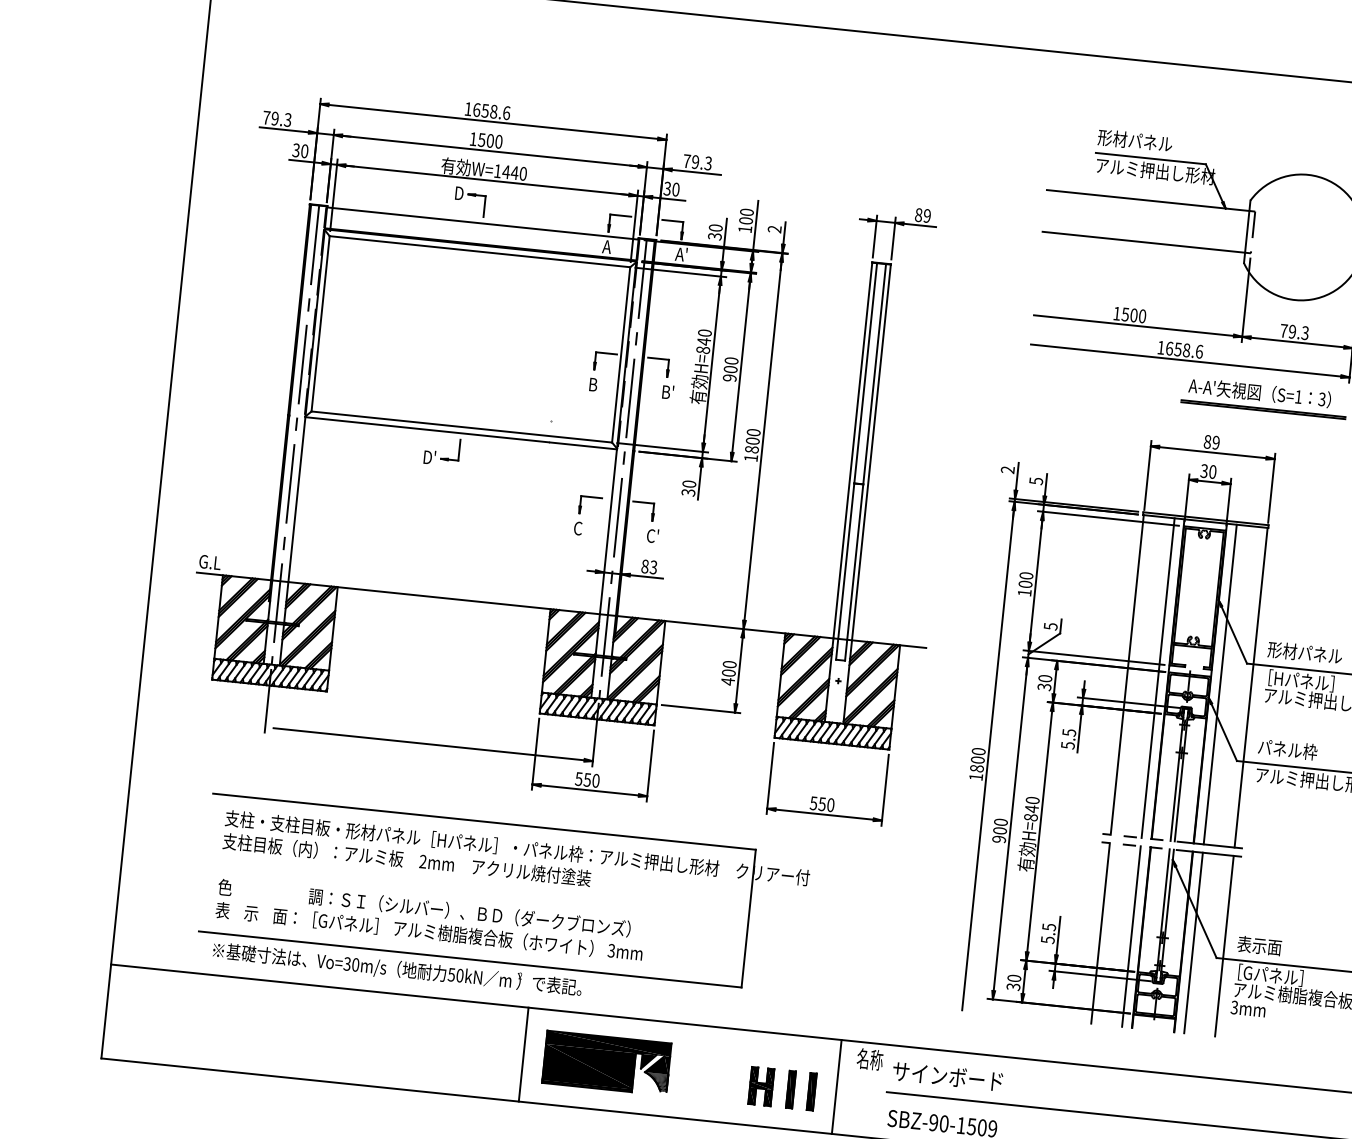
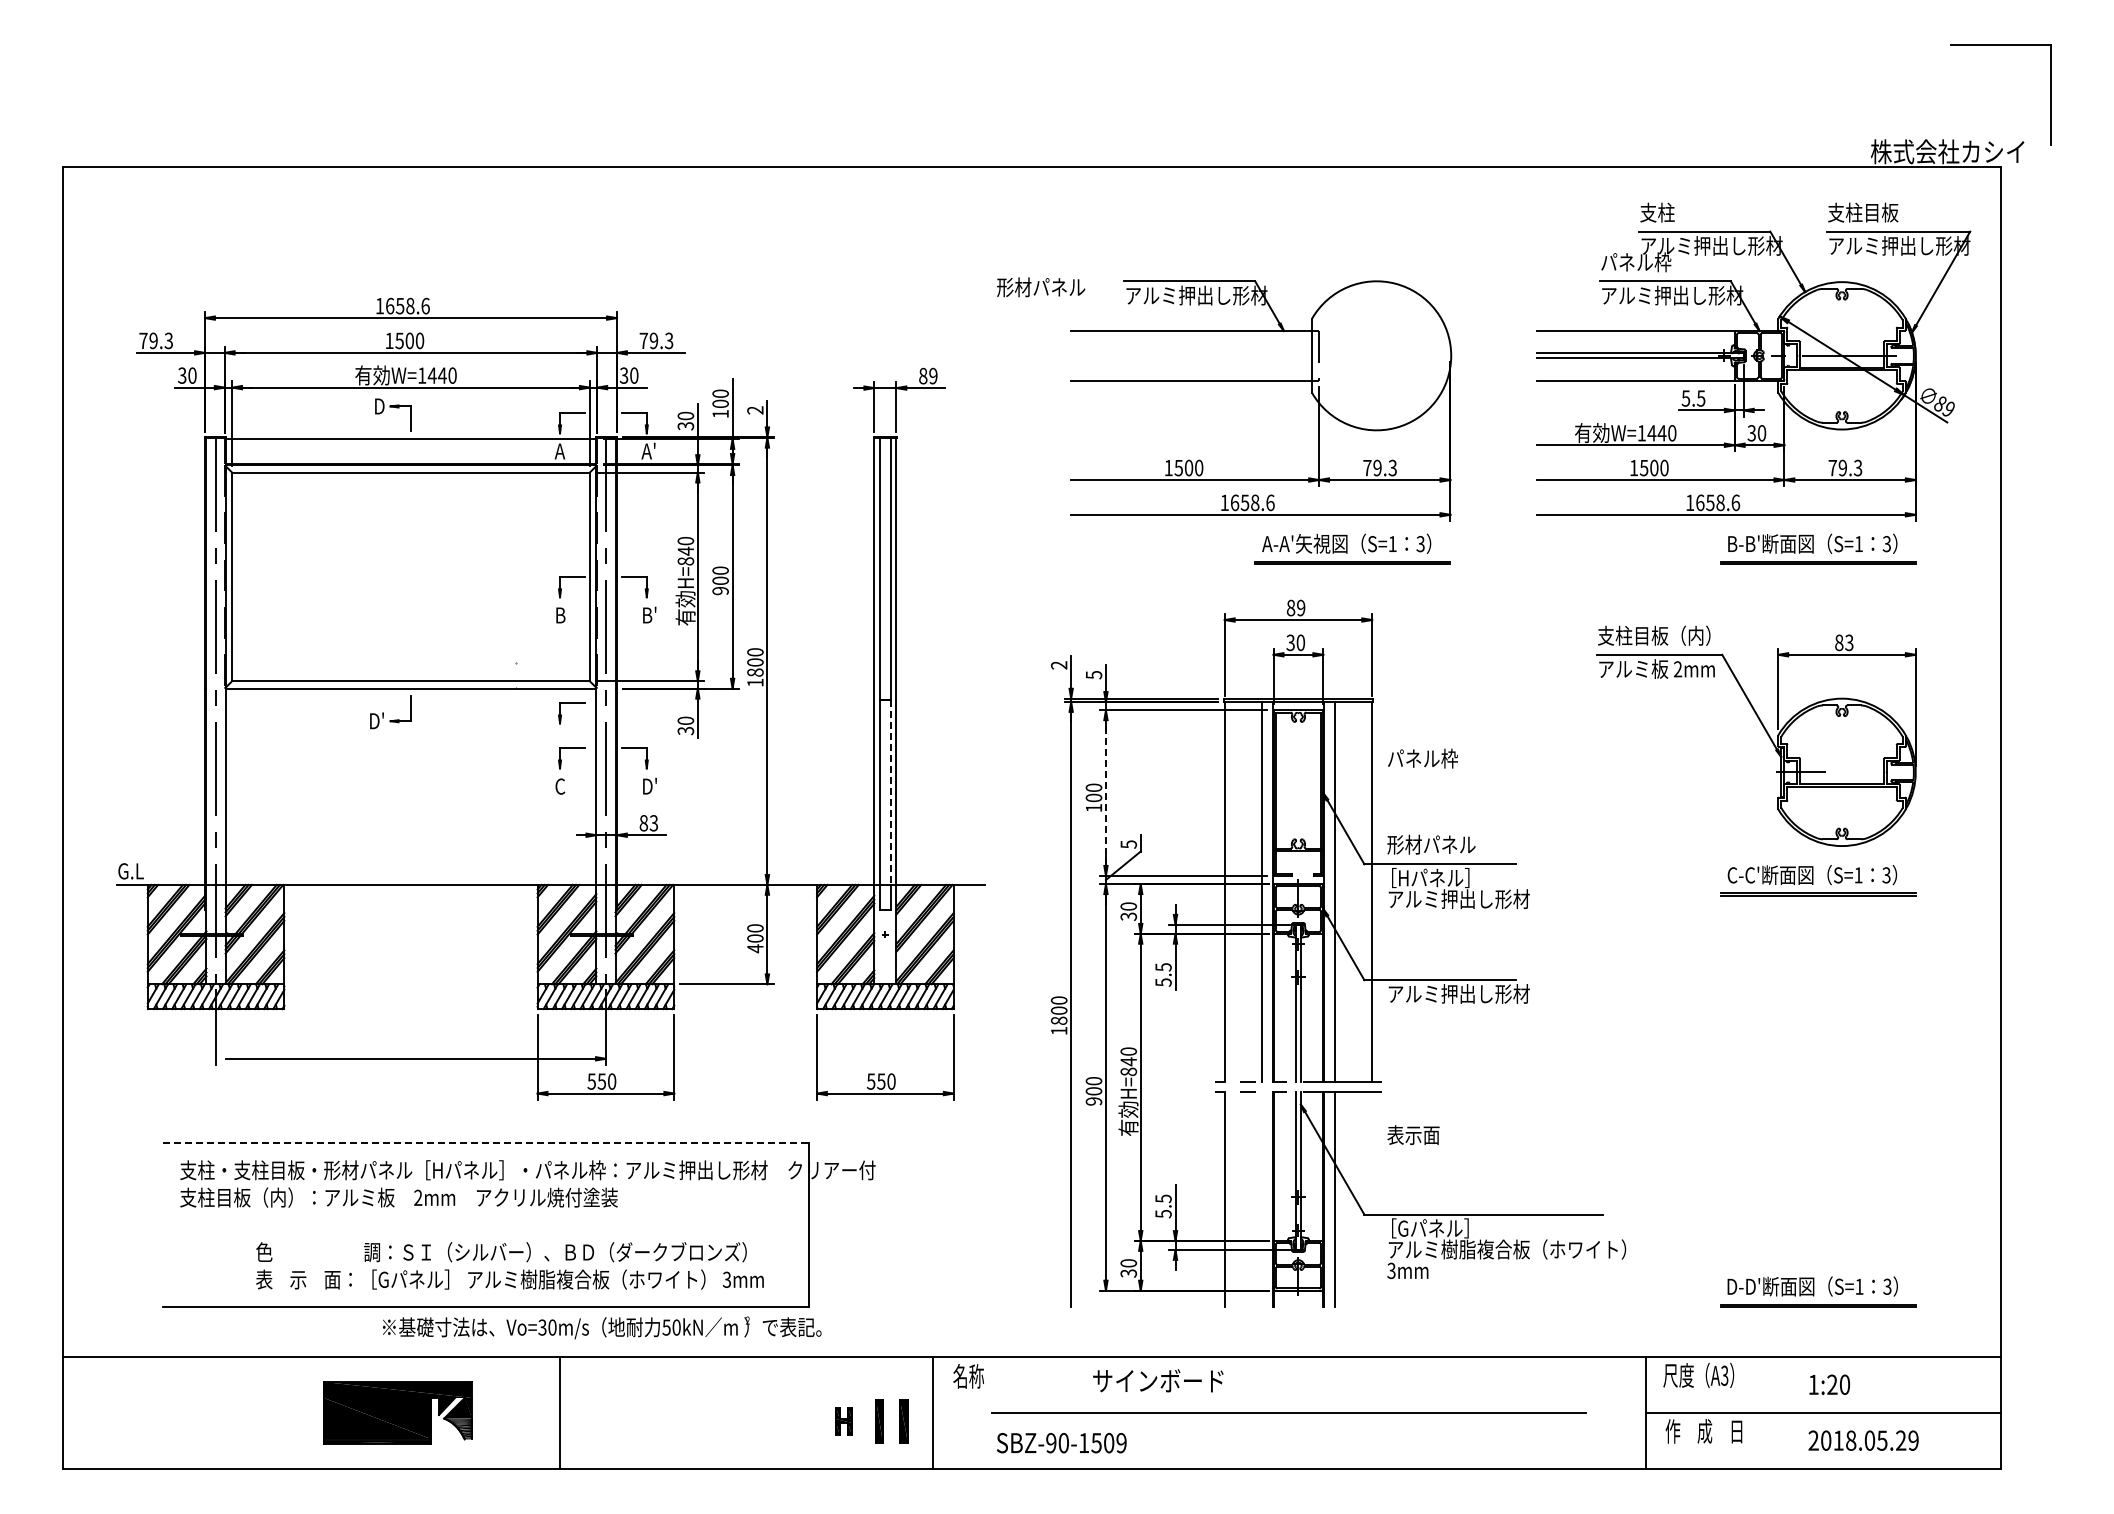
text: (1135, 141) -> (1041, 287), moved
part: (594, 459) -> (571, 703), added
text: (653, 535) -> (649, 785), C' -> D'
line: (855, 562) -> (890, 792), solid -> dashed
line: (1035, 581) -> (1105, 793), solid -> dashed
text: (1287, 749) -> (1422, 758), moved
line: (484, 821) -> (485, 1143), solid -> dashed
text: (430, 919) -> (509, 1265), moved
line: (1131, 936) -> (1261, 1199), removed
line: (1224, 945) -> (1372, 1199), removed
text: (1259, 945) -> (1413, 1134), moved
text: (397, 969) -> (602, 1327), moved
part: (606, 1062) -> (397, 1412), moved
text: (948, 1076) -> (1158, 1380), moved
part: (760, 1086) -> (843, 1421), size x0.6

